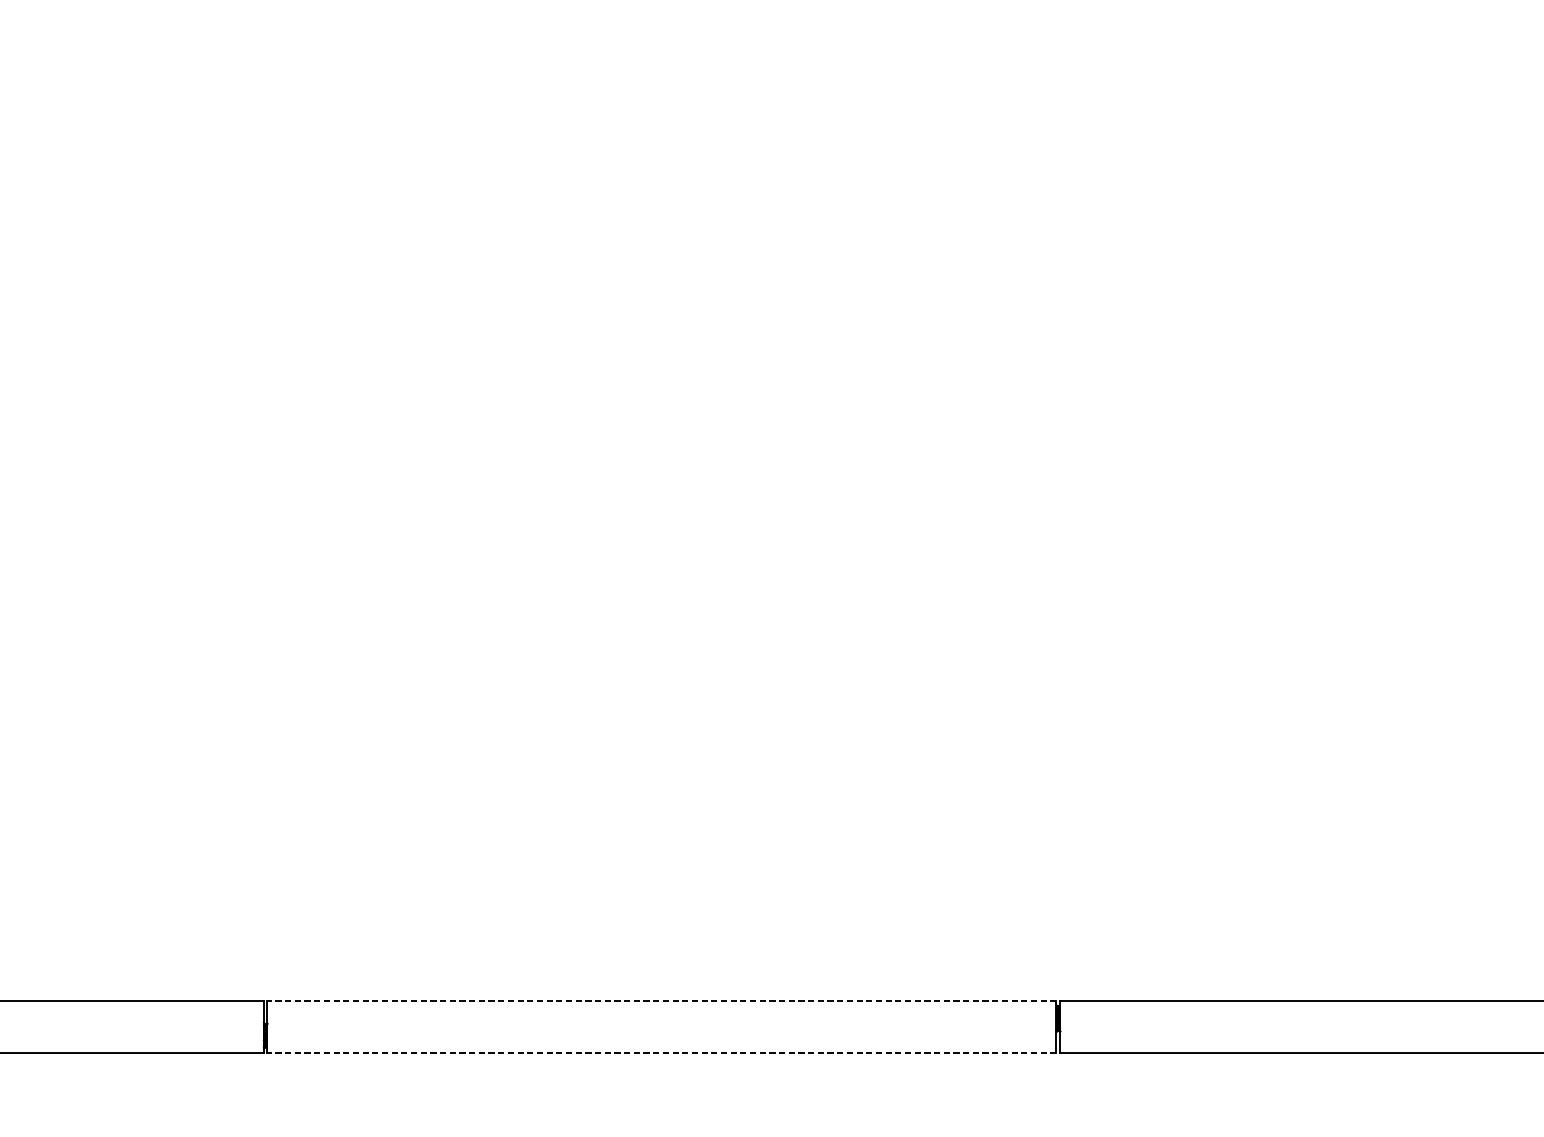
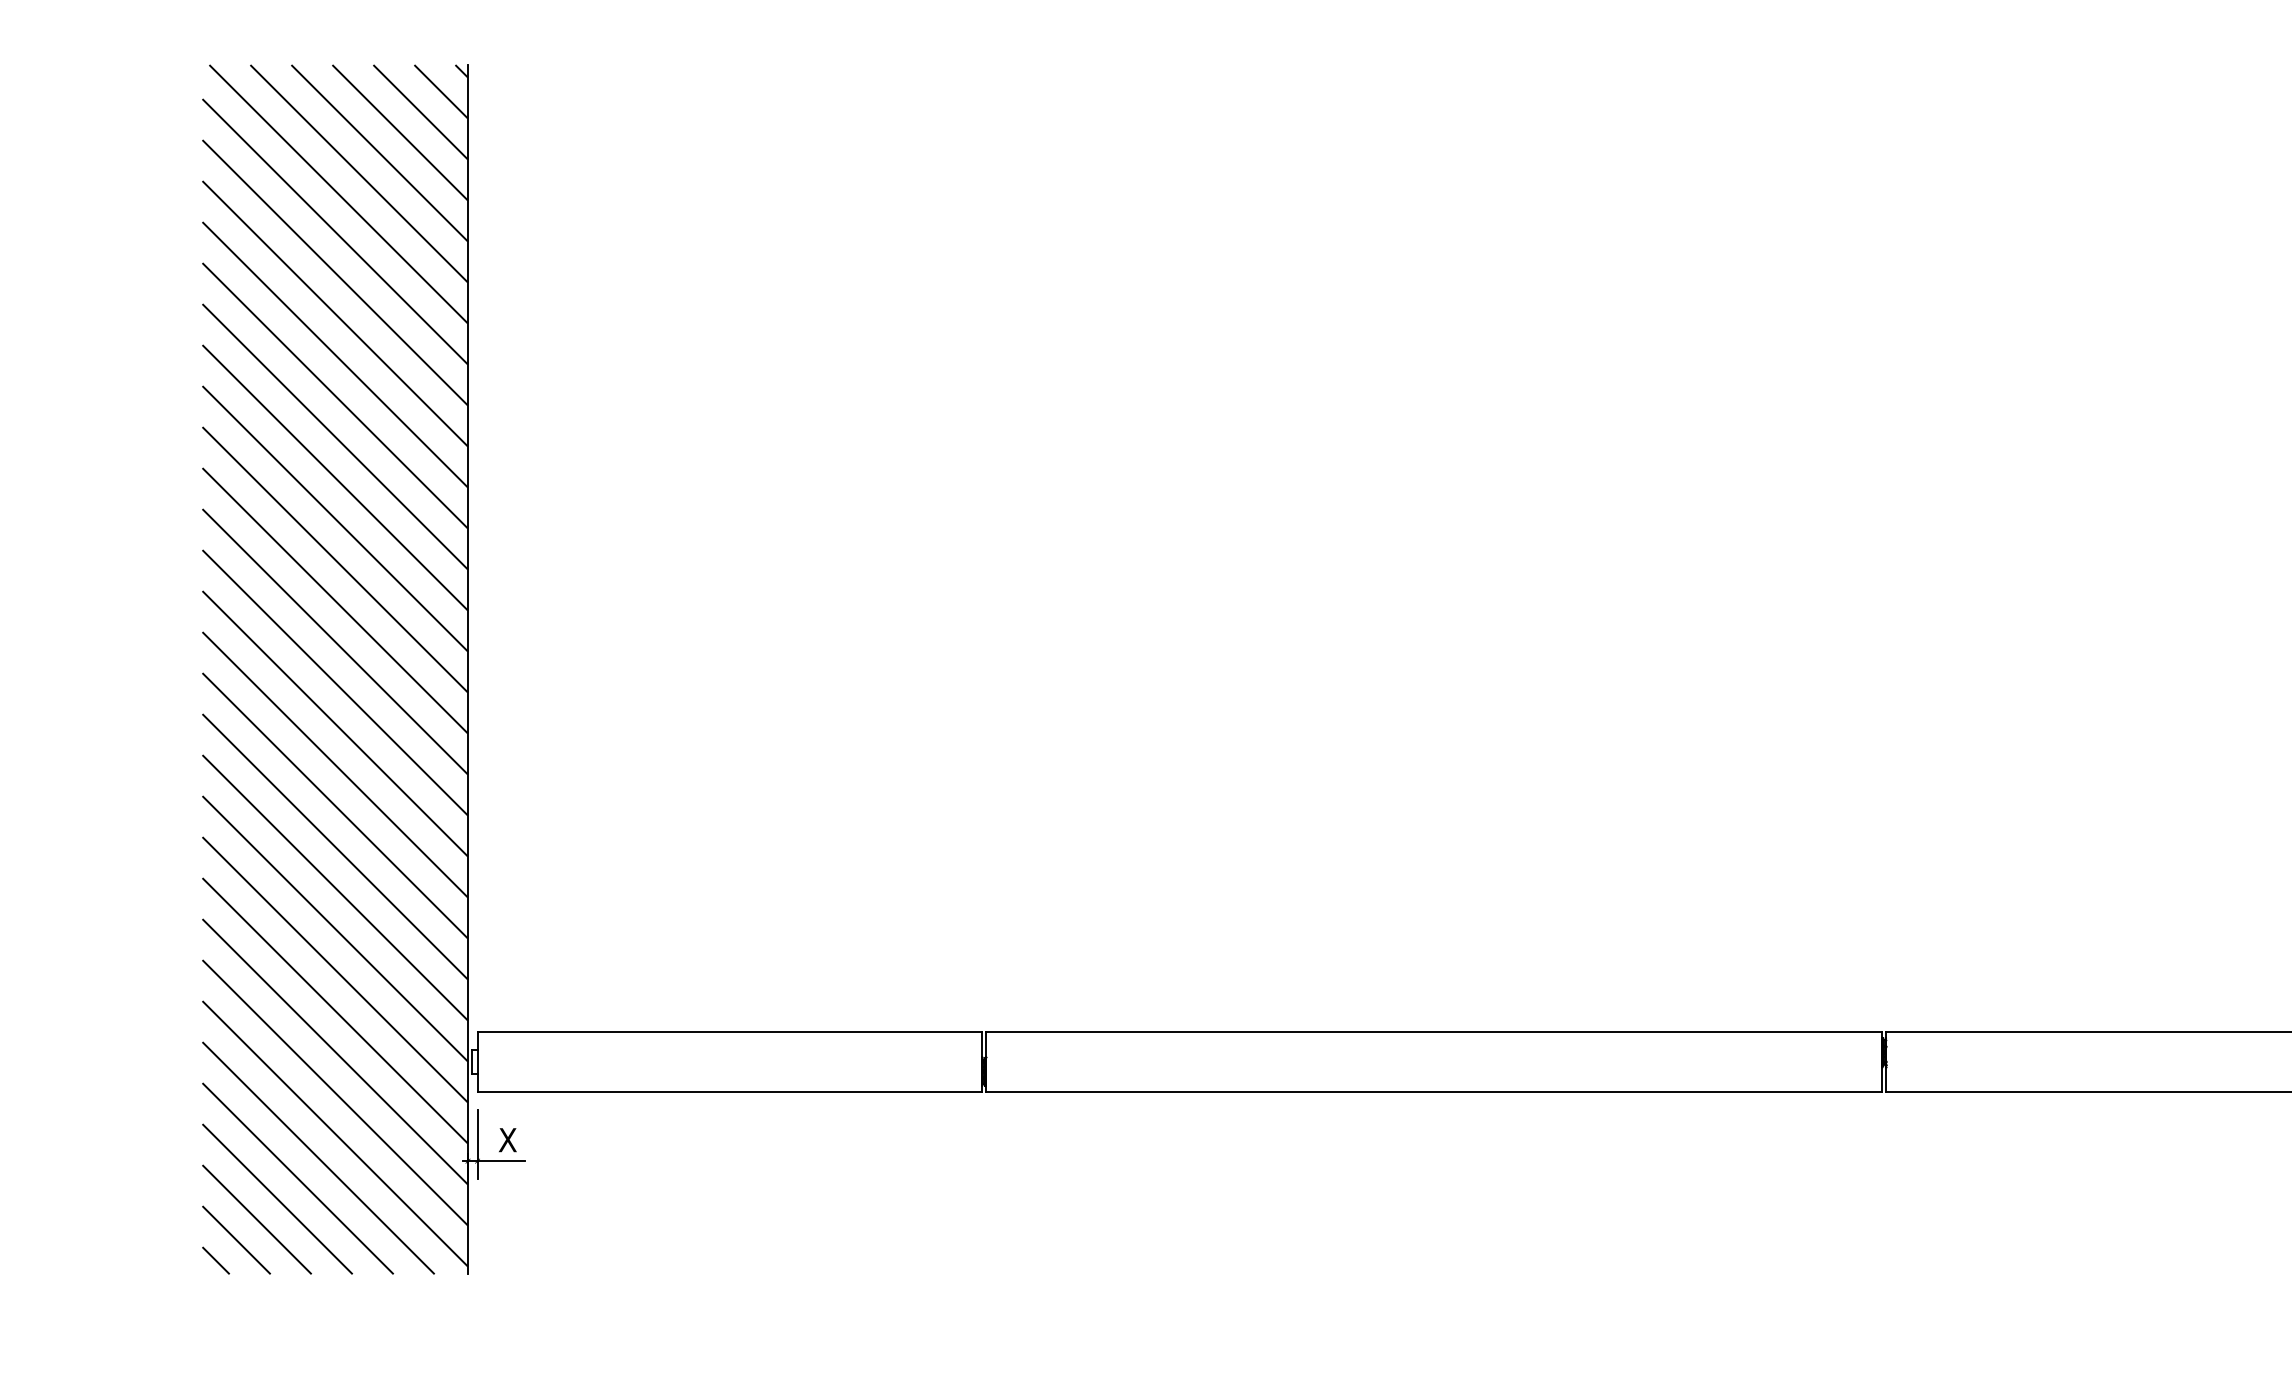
line: (661, 1000) -> (1433, 1032), dashed -> solid
line: (661, 1053) -> (1433, 1092), dashed -> solid

